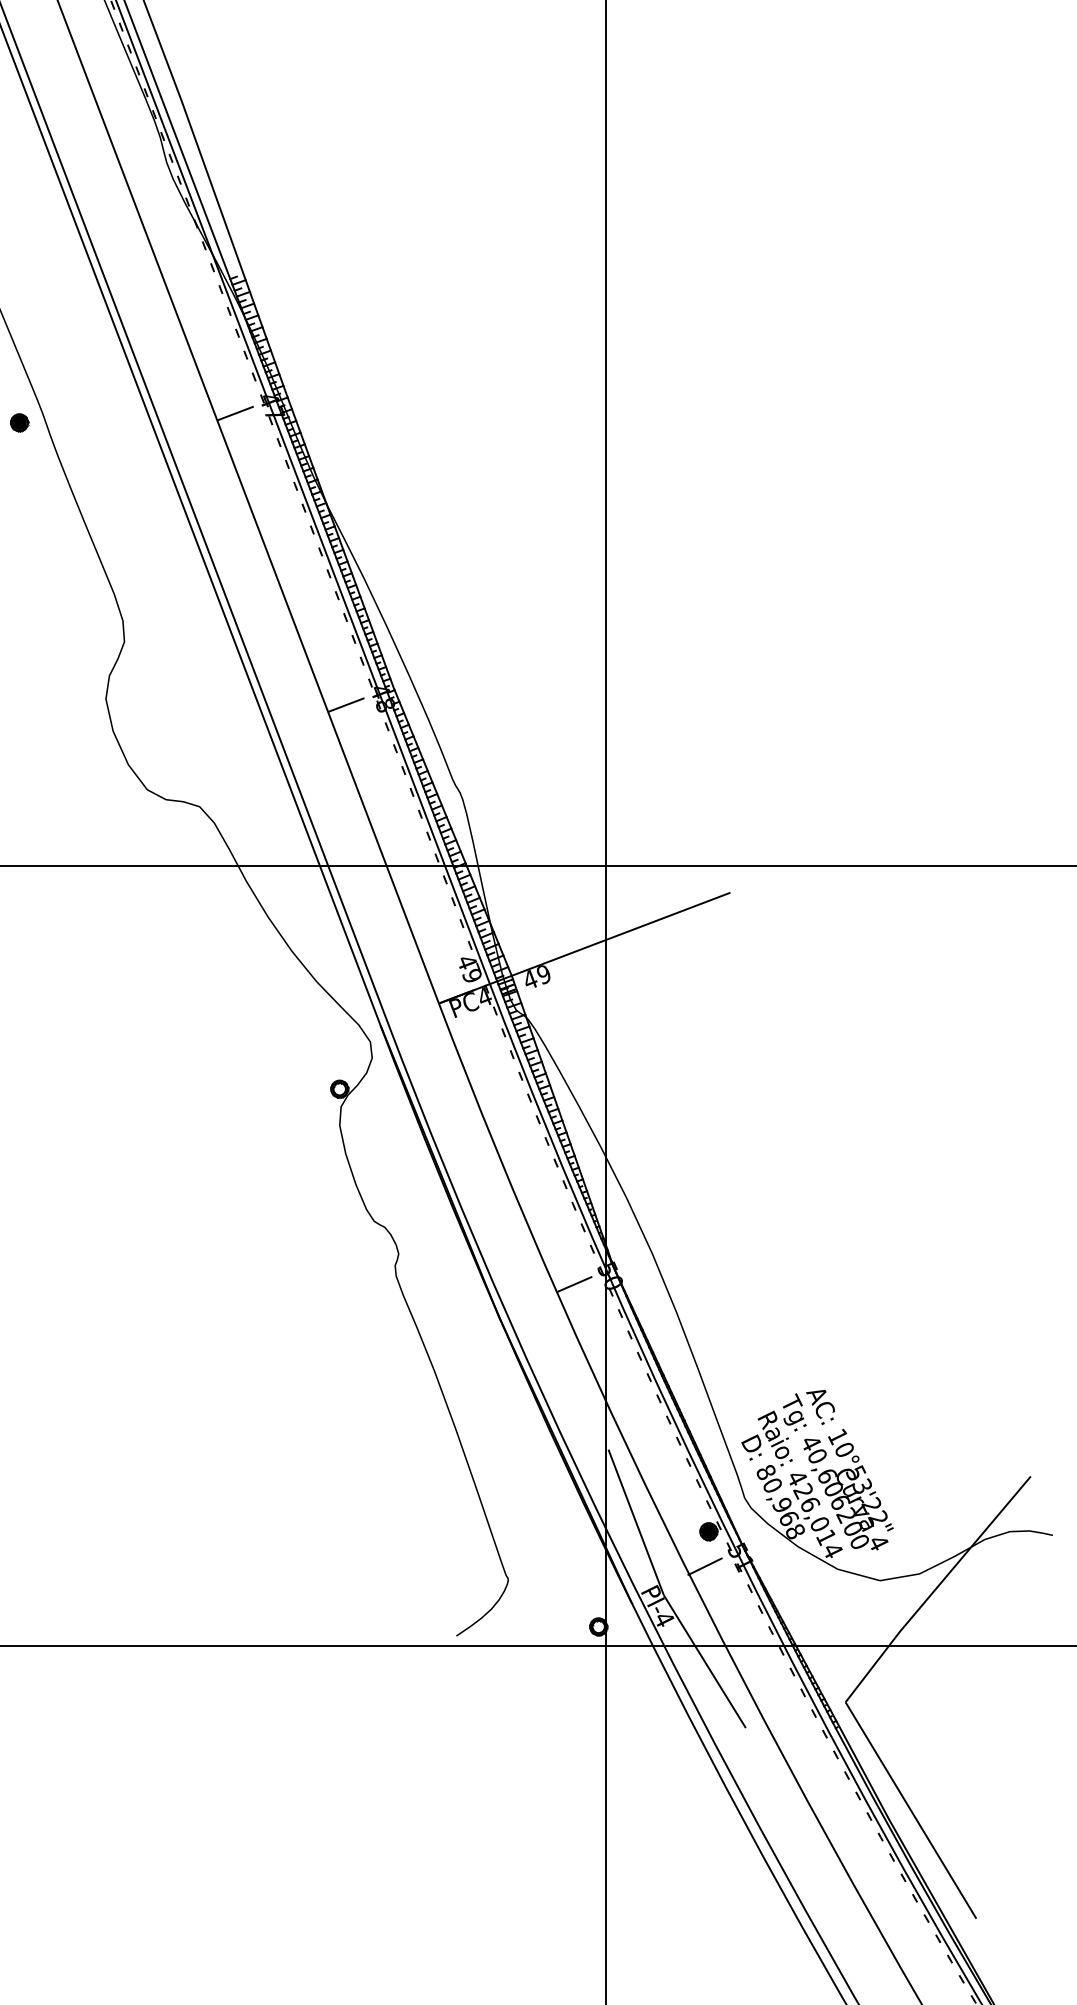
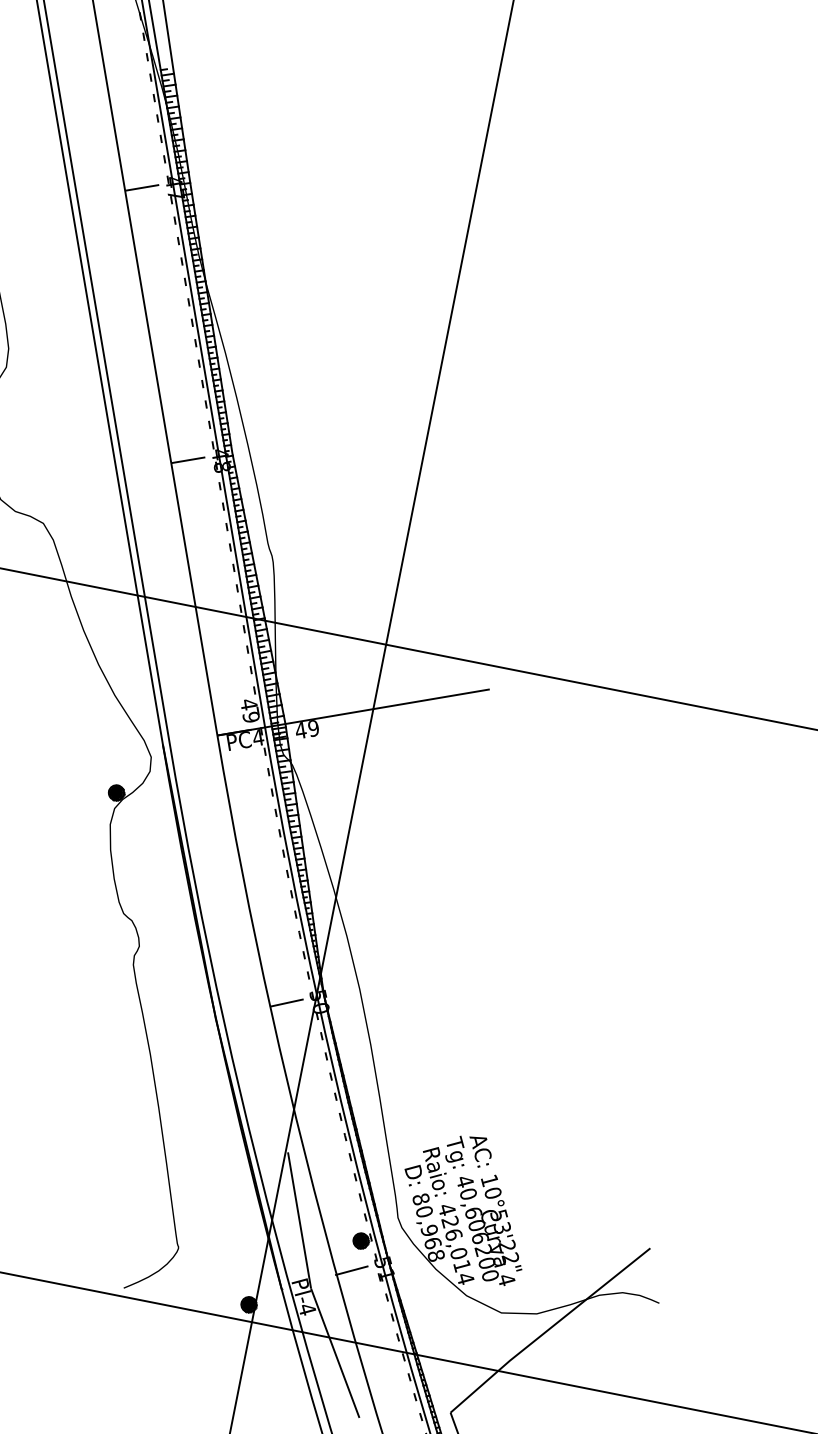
fill: (339, 1088) -> (116, 792), added
fill: (598, 1626) -> (248, 1304), added

